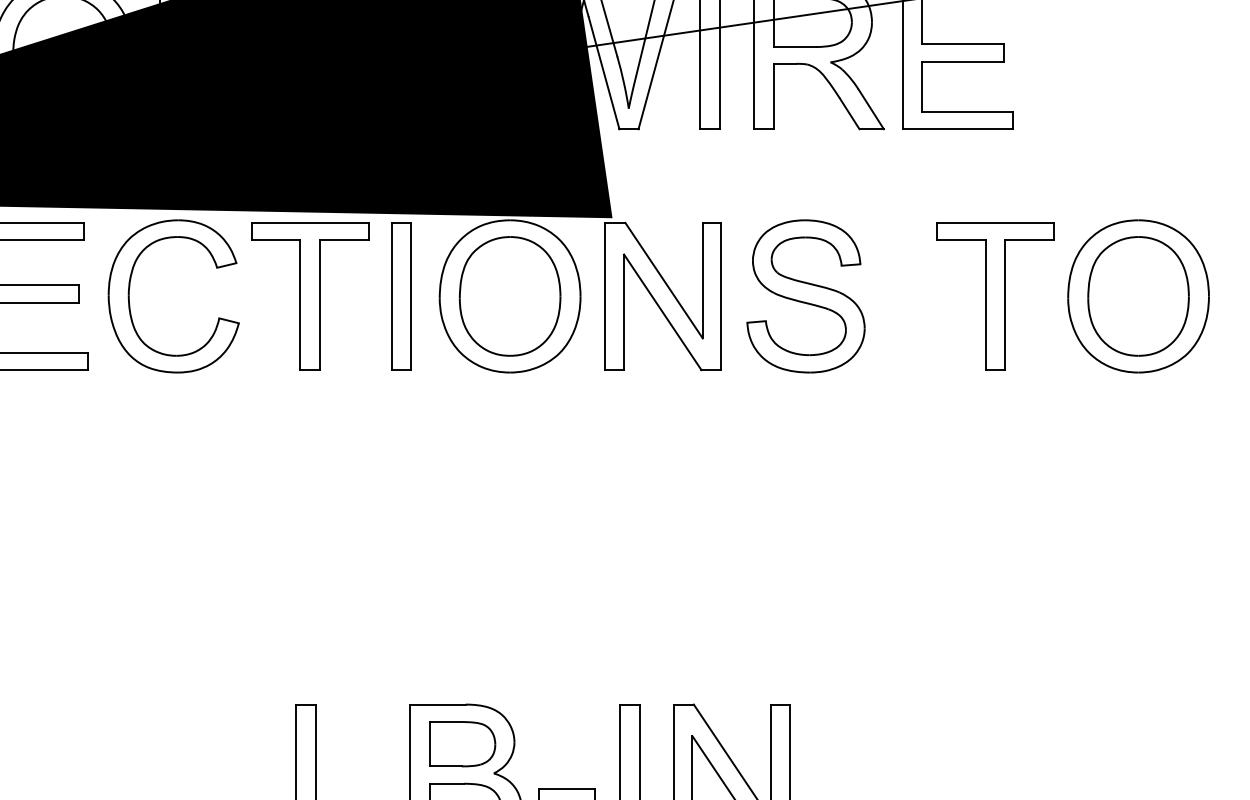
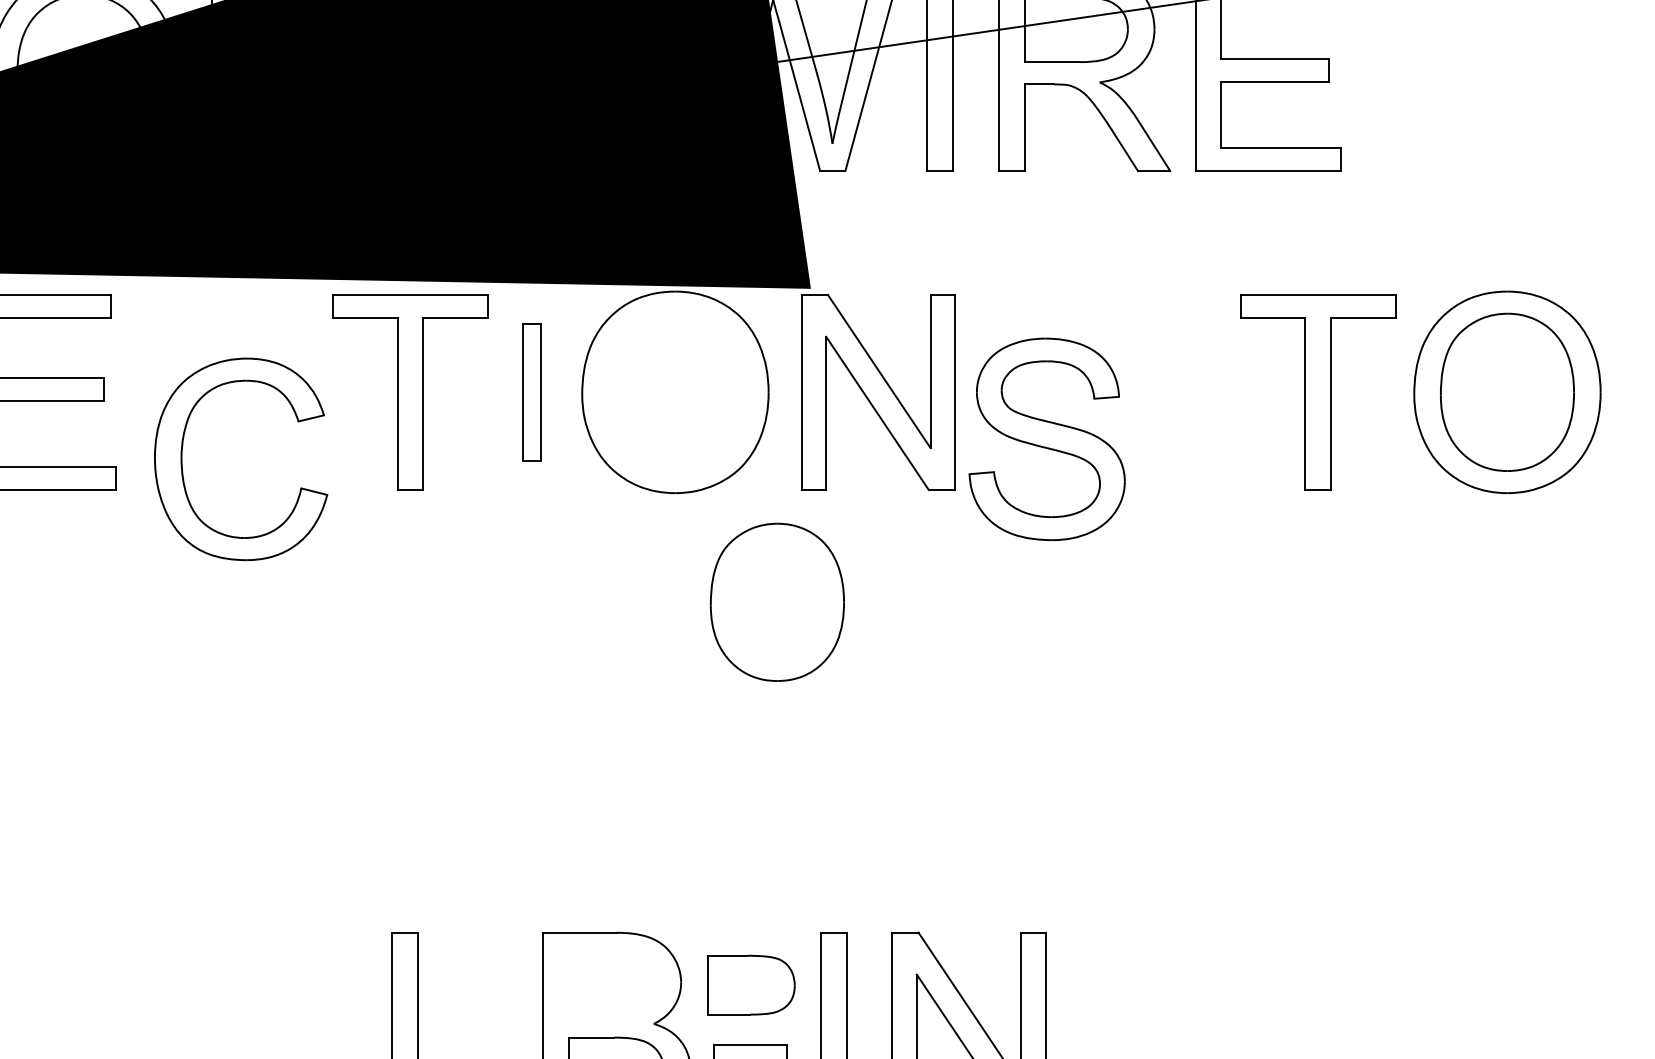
part: (509, 295) -> (776, 601), moved
part: (129, 296) -> (182, 459), moved
part: (401, 296) -> (531, 392), size x0.7
part: (805, 296) -> (1046, 439), moved
part: (462, 743) -> (751, 984), moved

